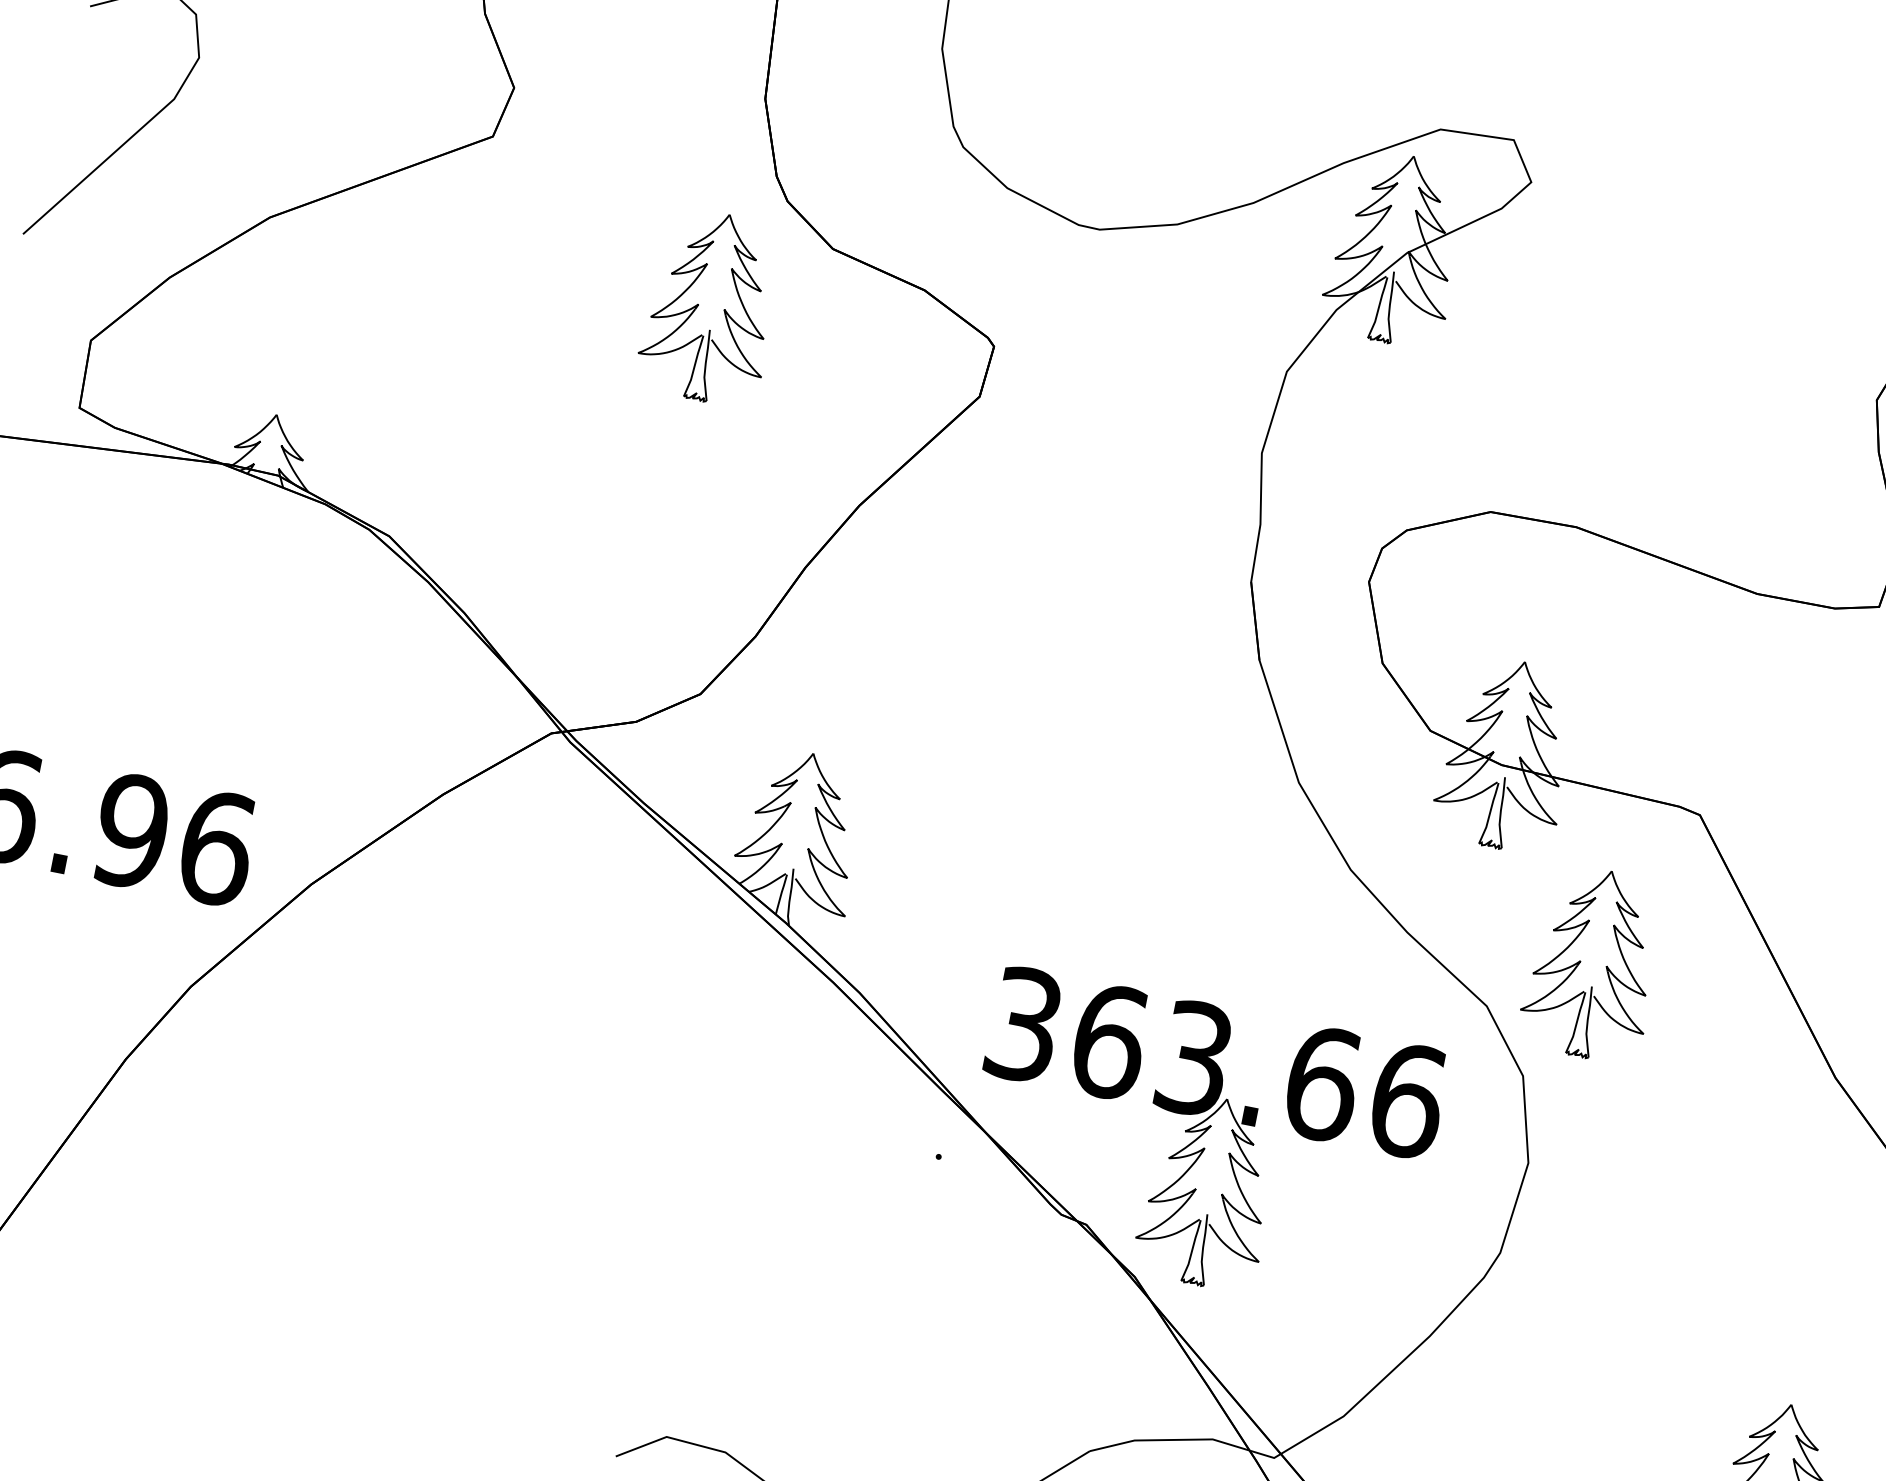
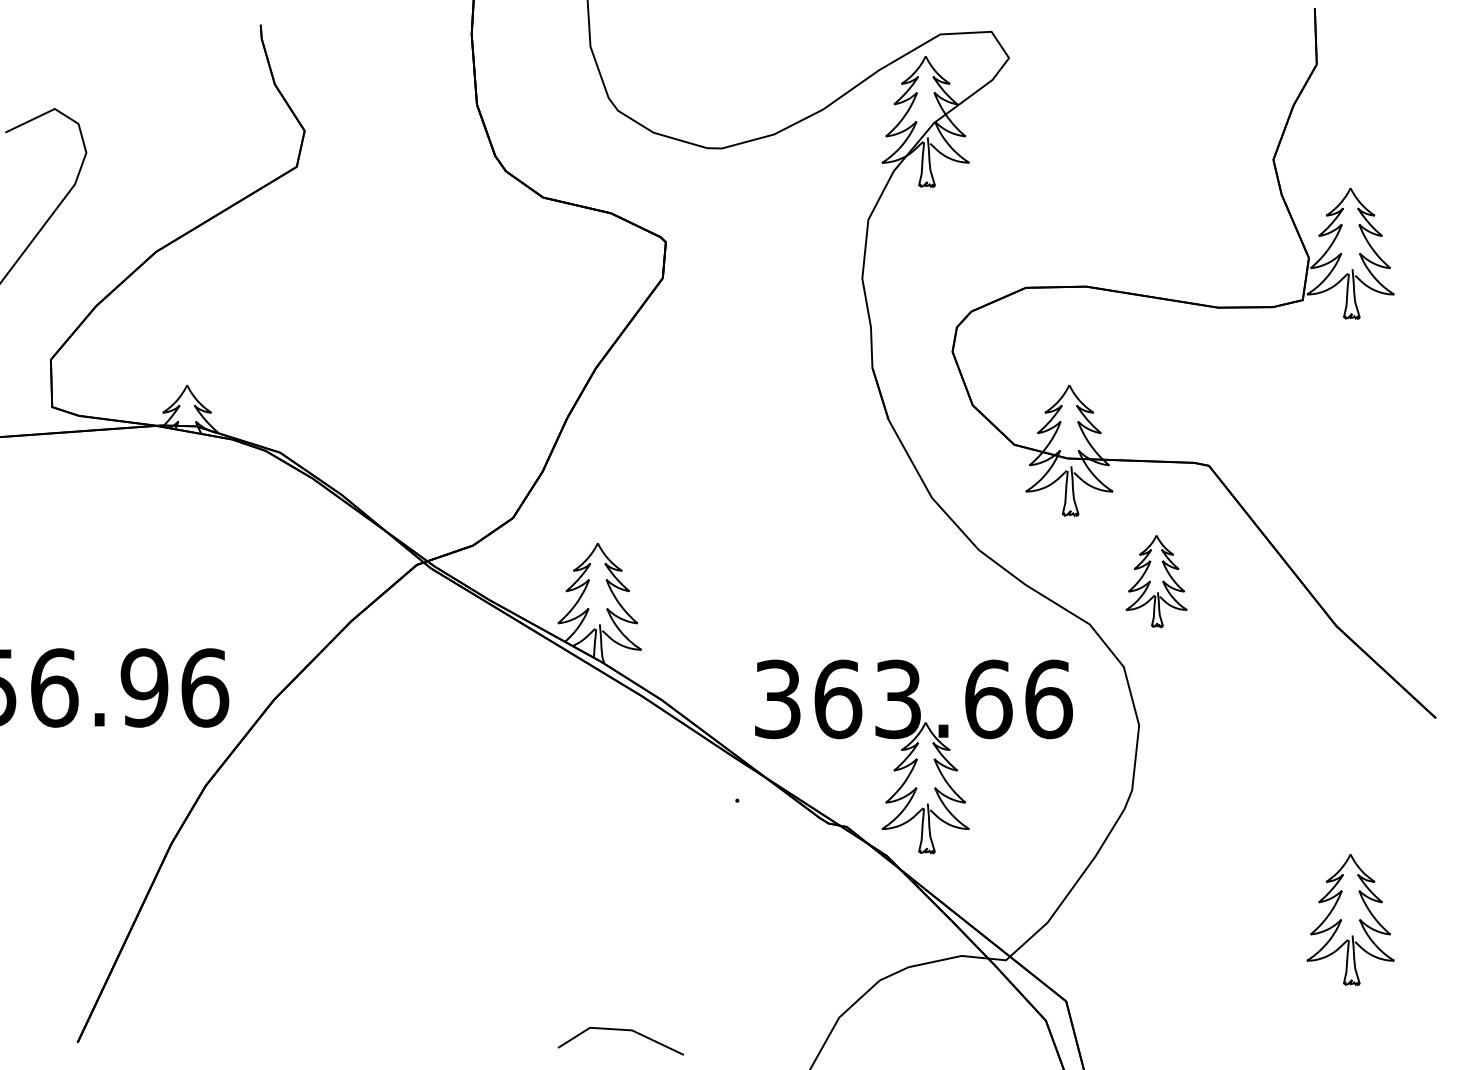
part: (711, 307) -> (468, 253), removed
part: (1593, 964) -> (1156, 581), size x0.7

